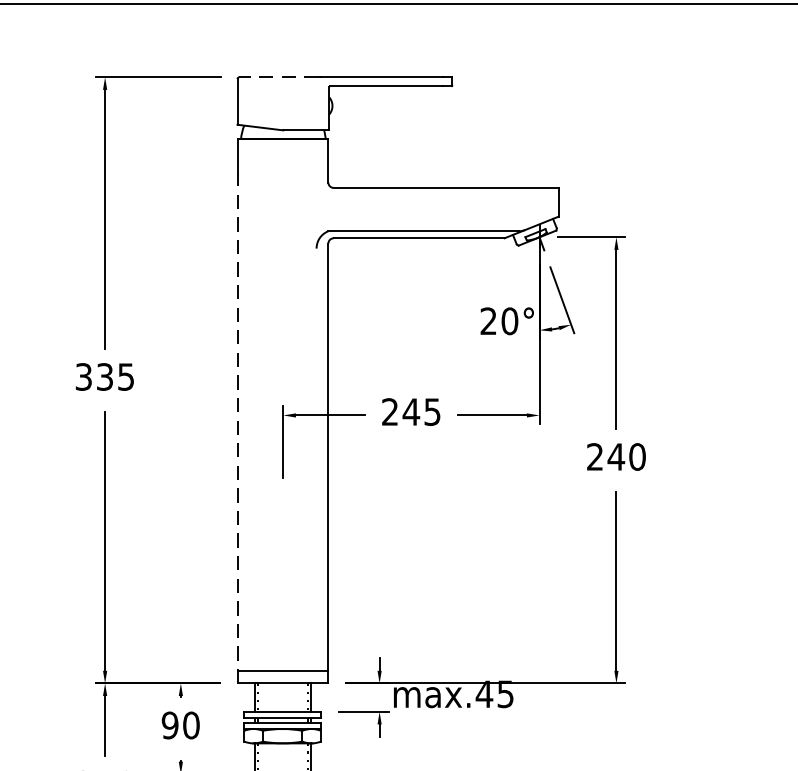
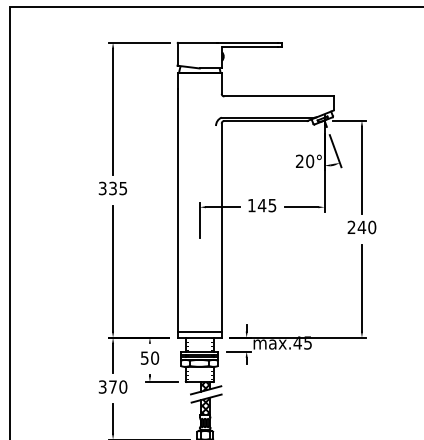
line: (278, 77) -> (197, 42), dashed -> solid
text: (389, 411) -> (251, 205), 245 -> 145
line: (237, 428) -> (177, 213), dashed -> solid
text: (169, 724) -> (144, 357), 90 -> 50

